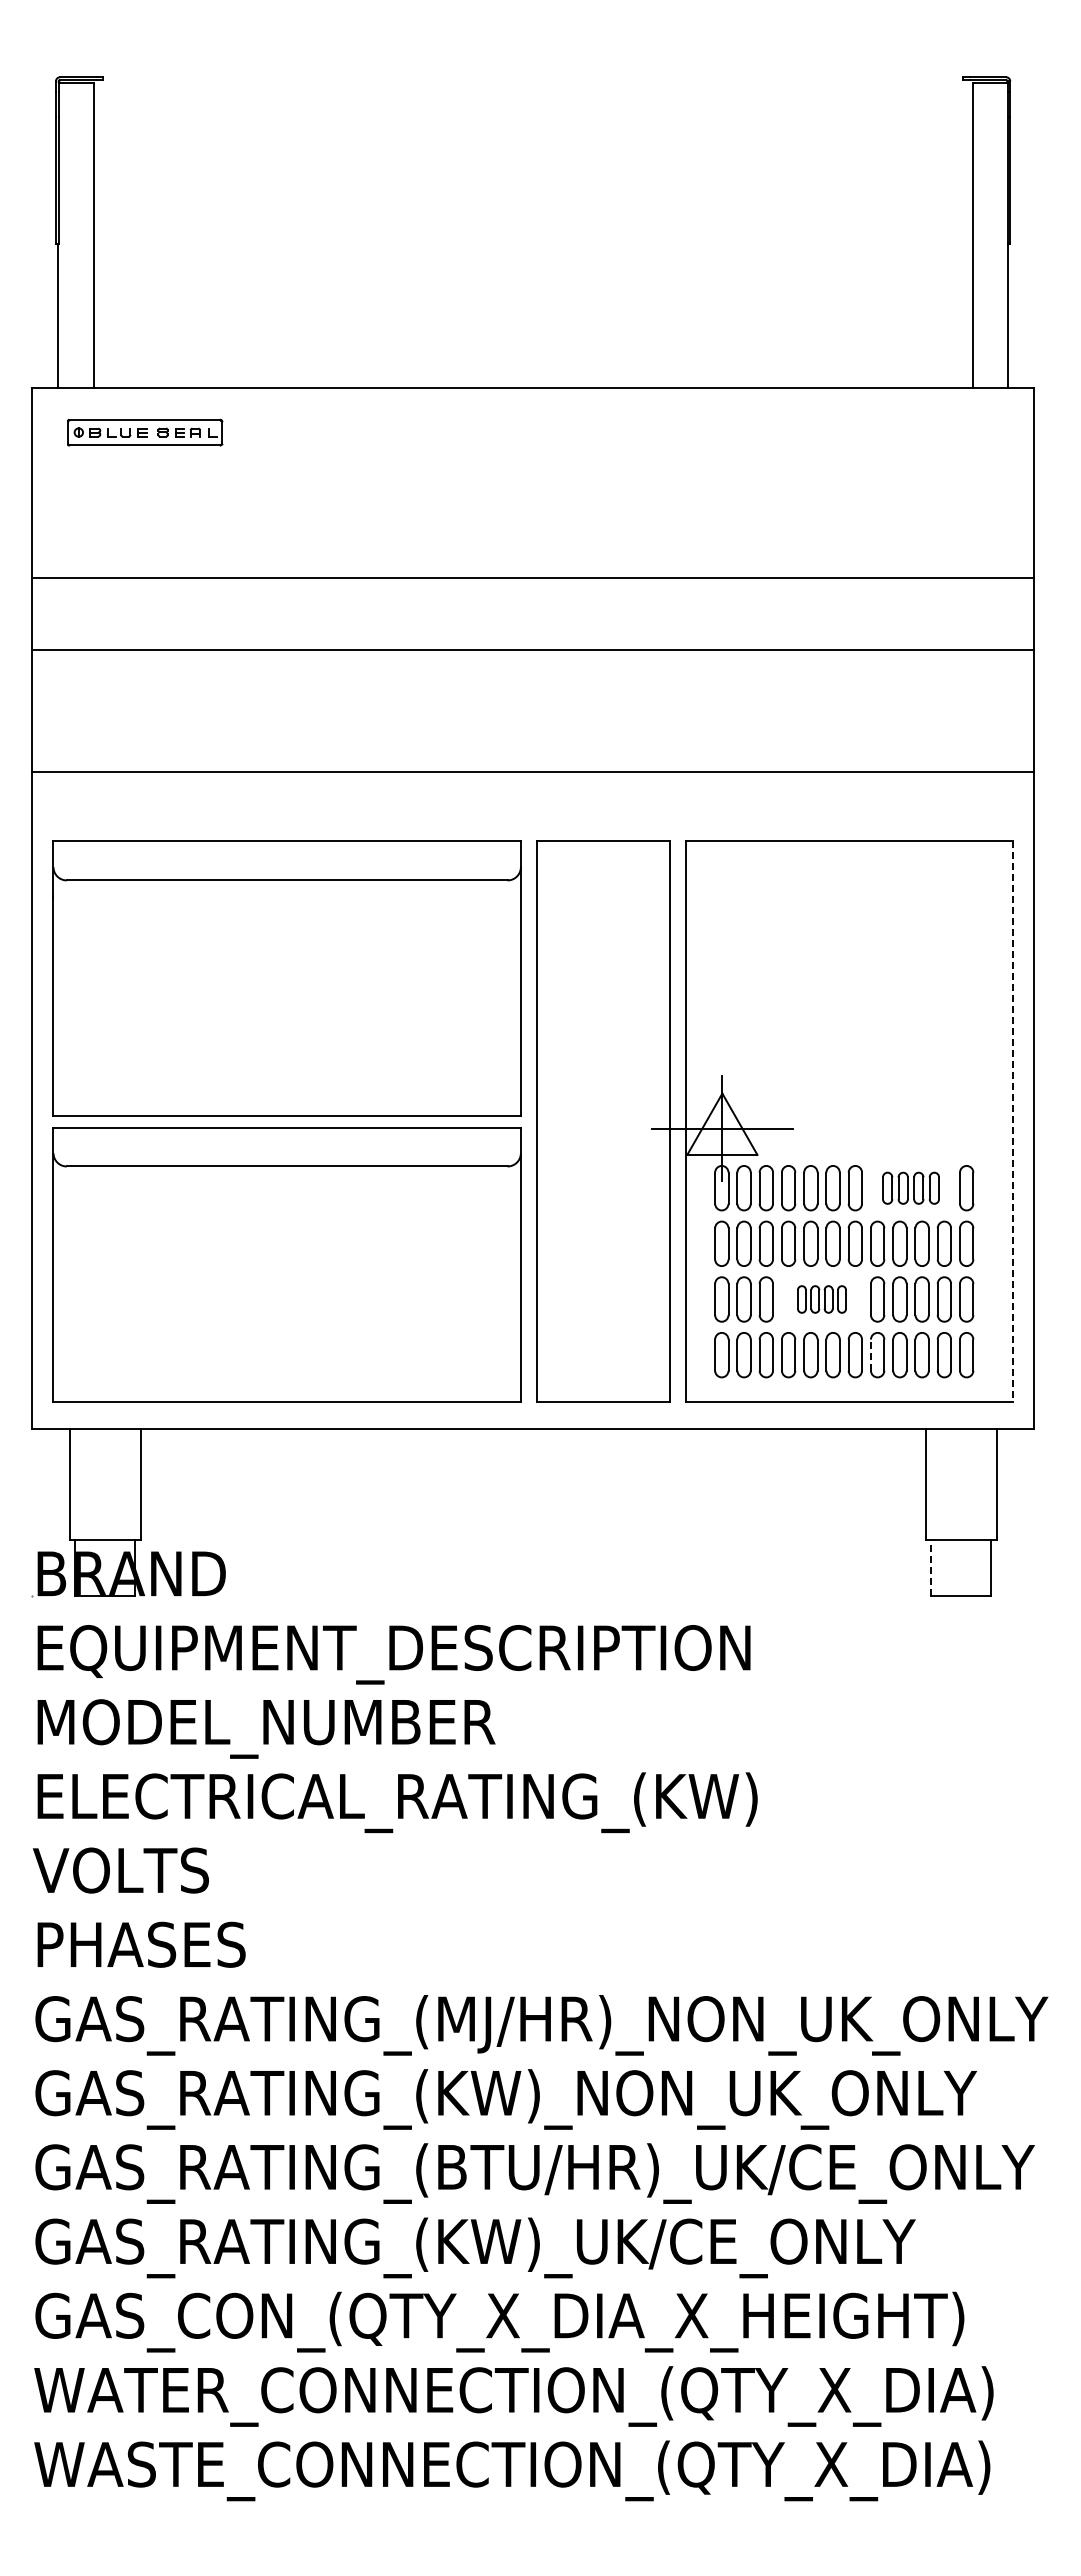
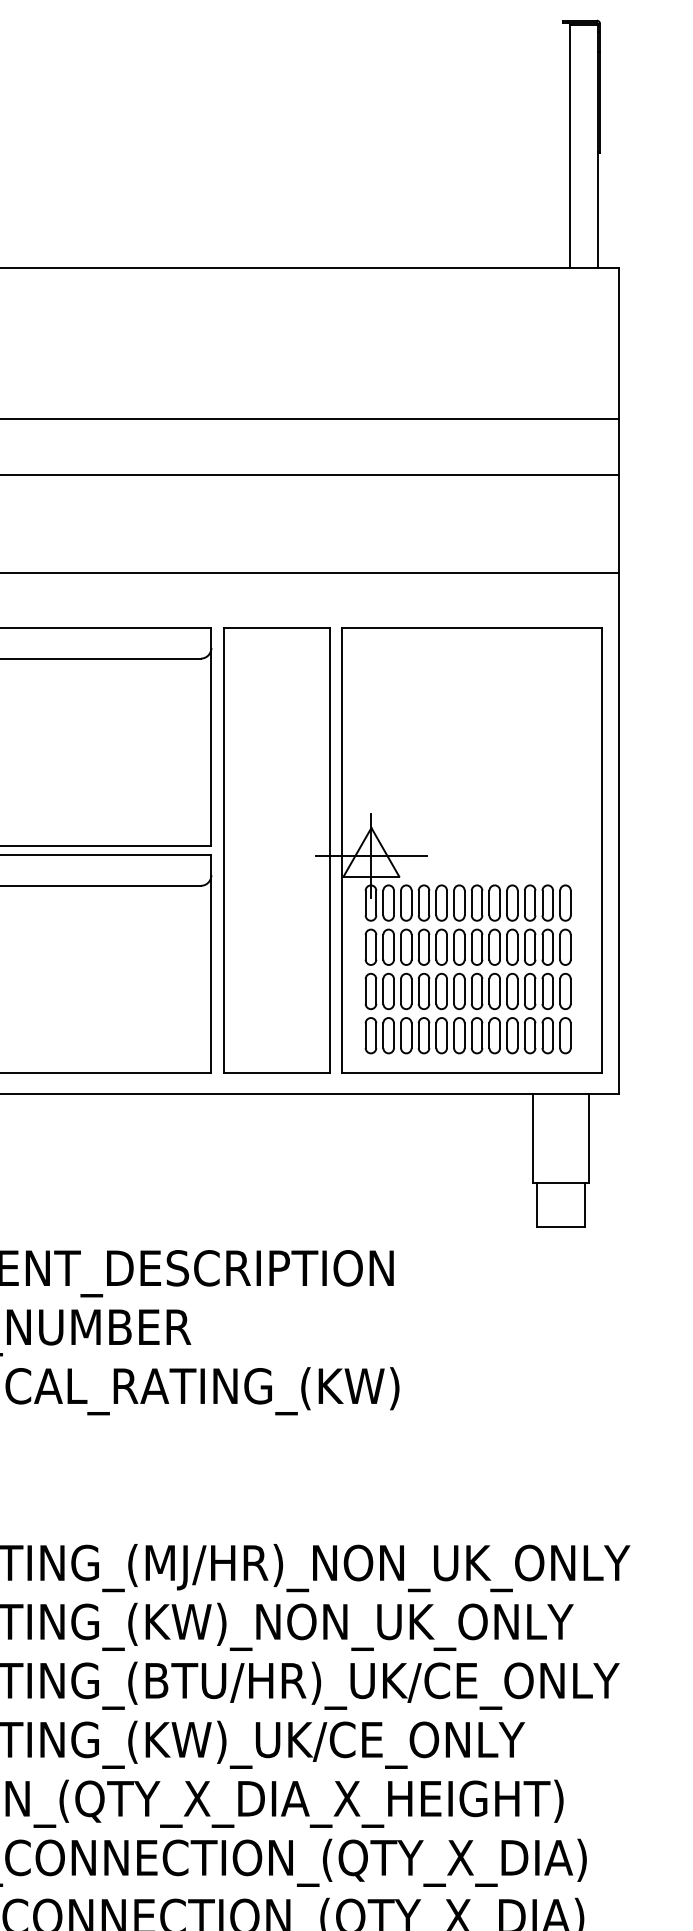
line: (1012, 1122) -> (601, 850), dashed -> solid
part: (910, 1188) -> (520, 903), size x1.43
part: (821, 1299) -> (450, 991), size x1.67
line: (870, 1355) -> (489, 1035), dashed -> solid
line: (930, 1568) -> (536, 1205), dashed -> solid

